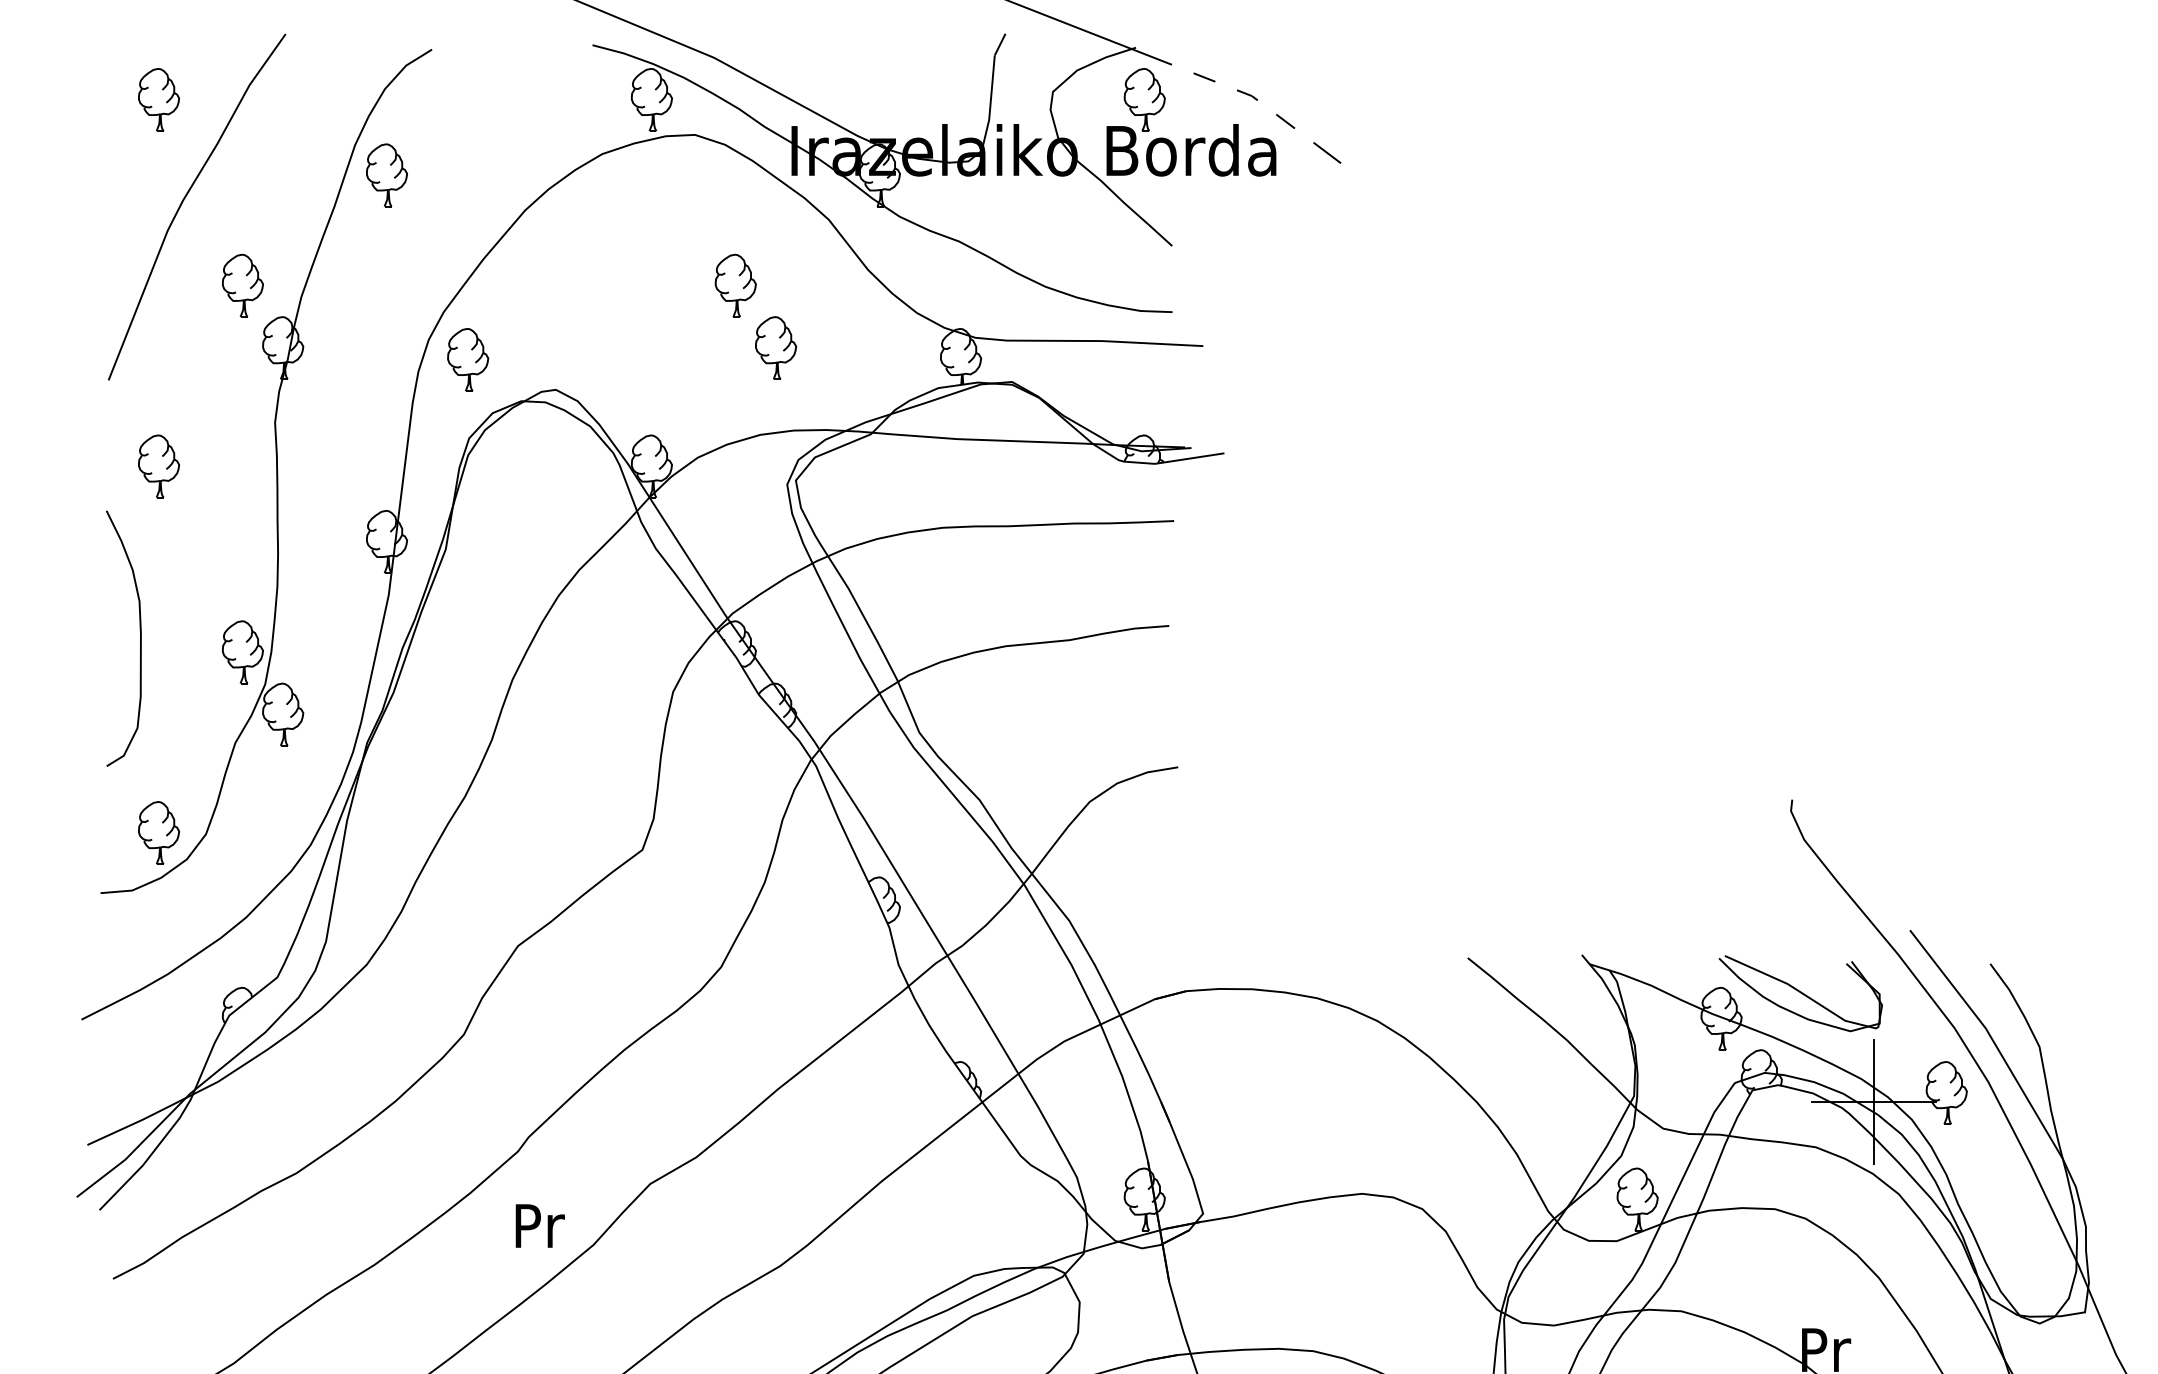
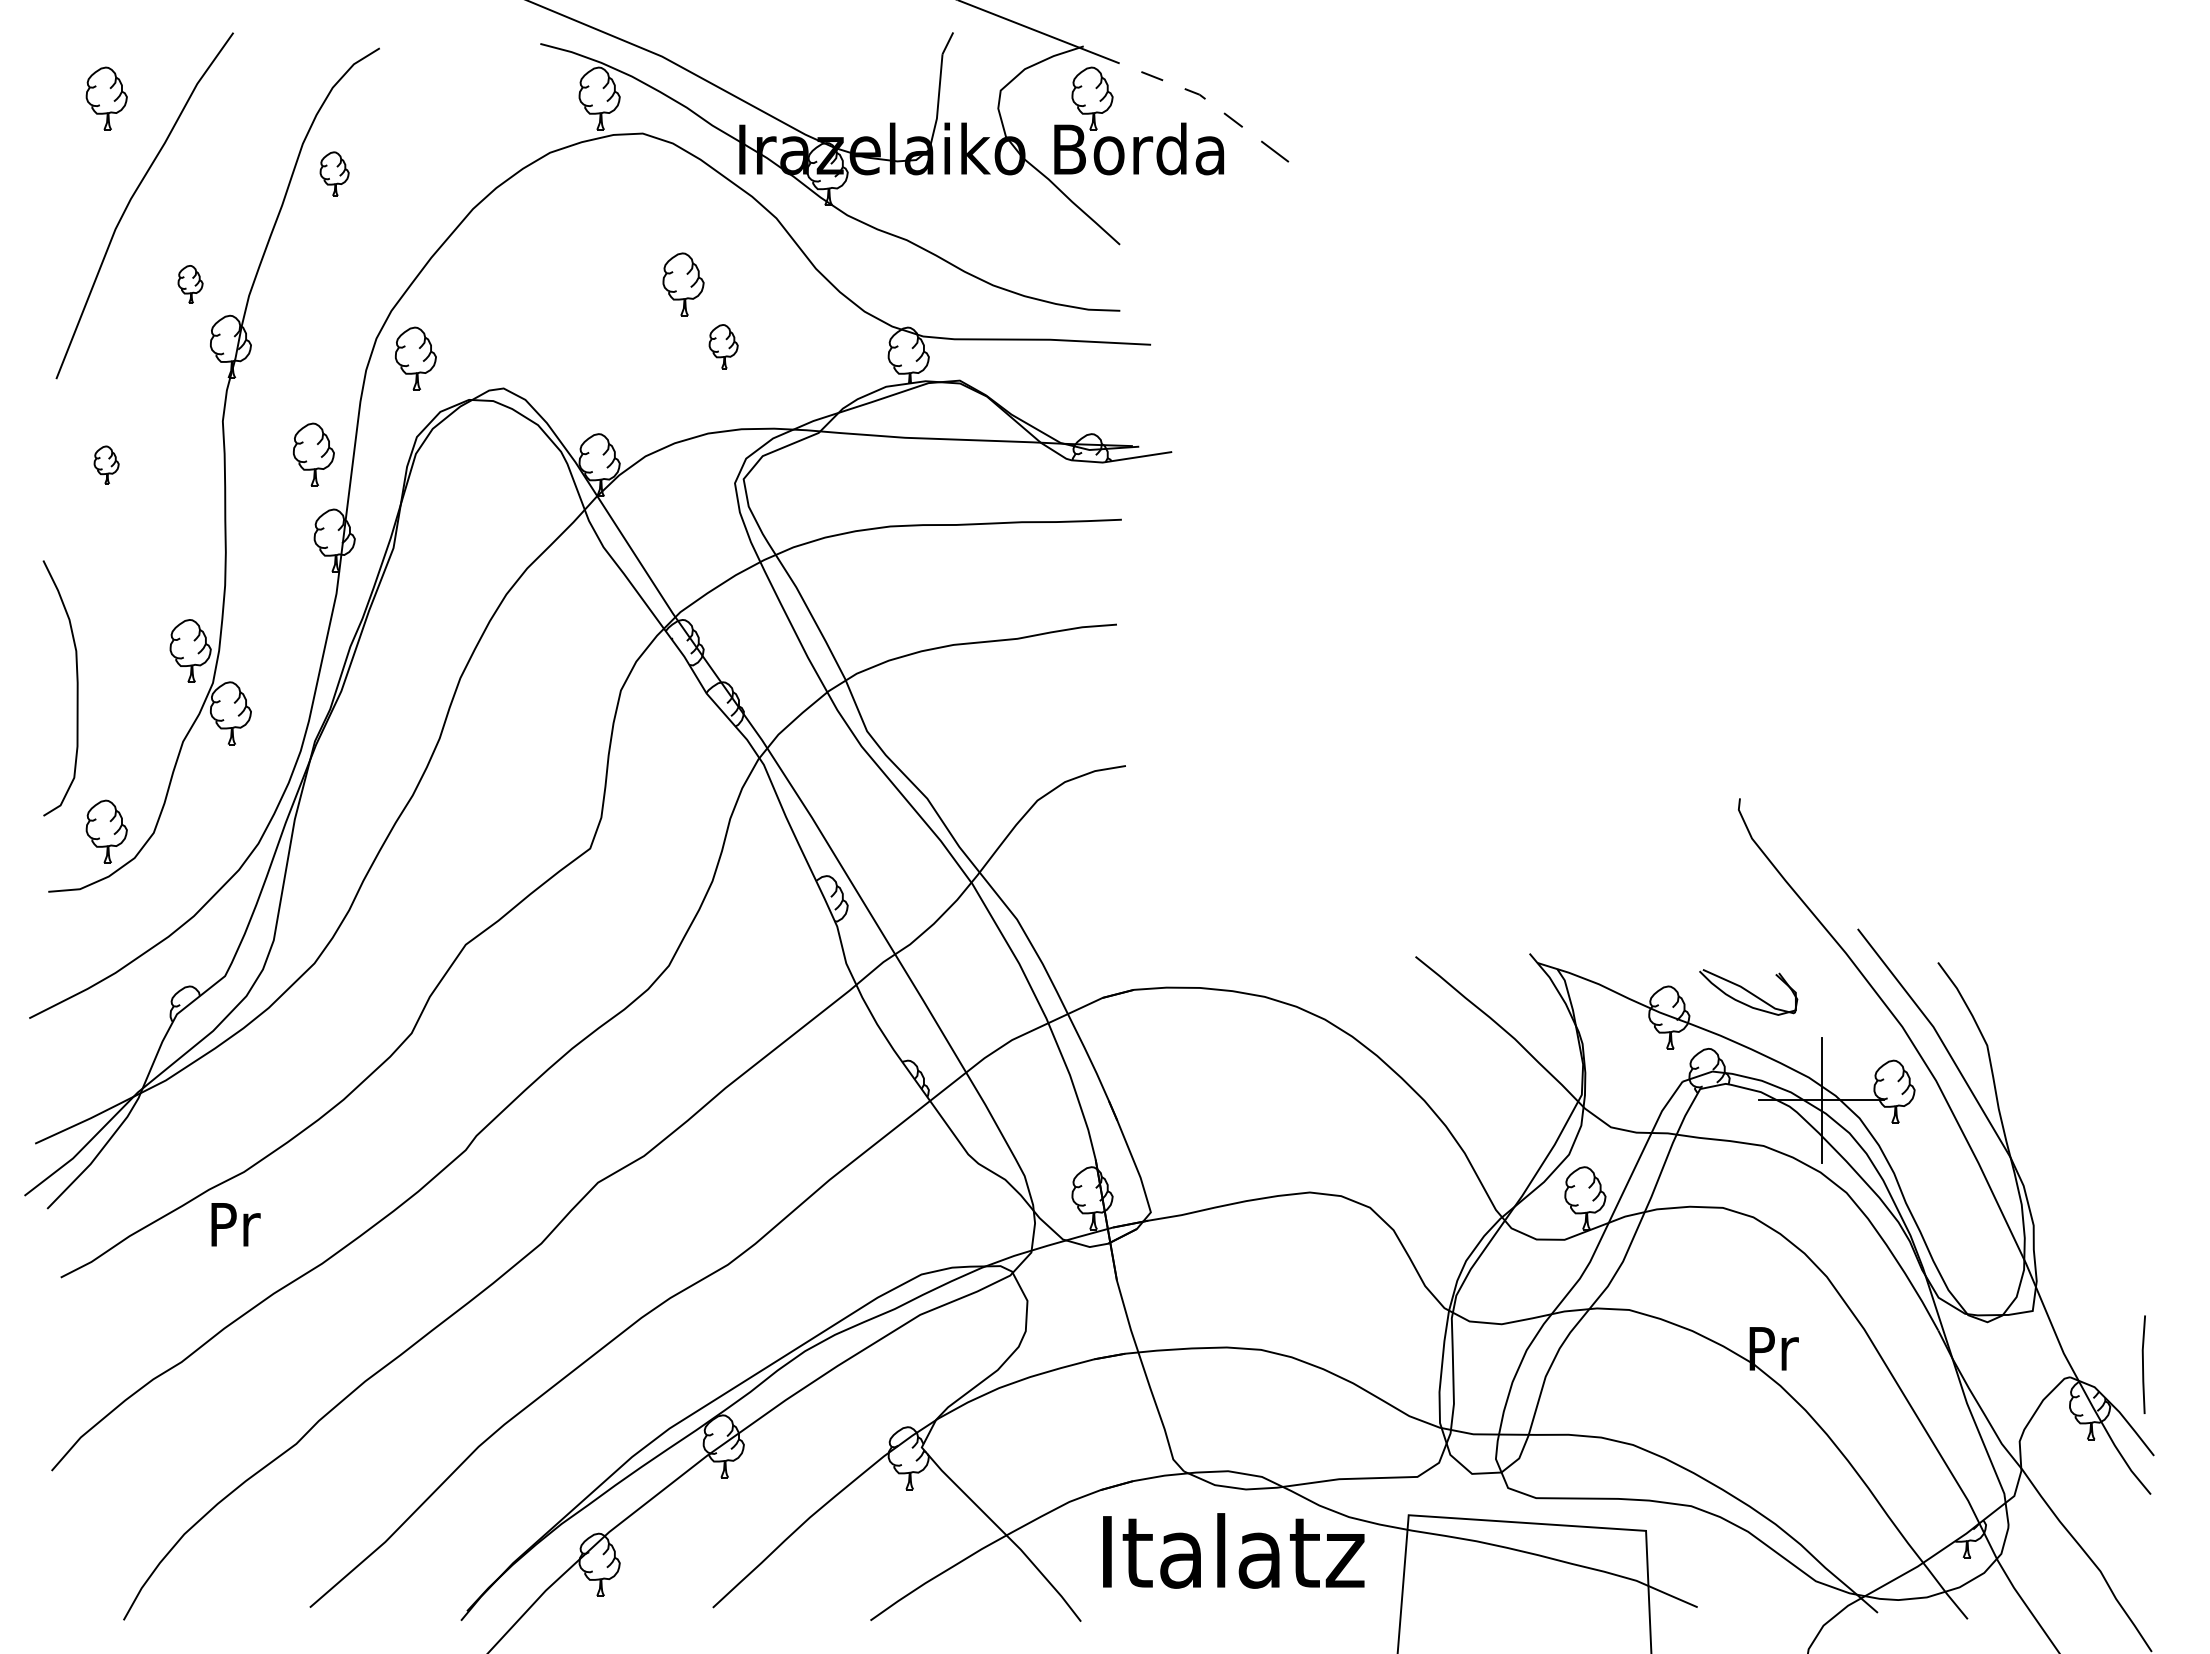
part: (386, 174) -> (334, 173), size x0.7
part: (242, 285) -> (190, 284), size x0.6
part: (775, 347) -> (723, 346), size x0.7
part: (365, 455) -> (313, 454), added
part: (158, 465) -> (106, 464), size x0.6
curve: (139, 638) -> (76, 688), moved
part: (1800, 993) -> (1748, 992), size x0.6
text: (539, 1225) -> (235, 1224), moved

